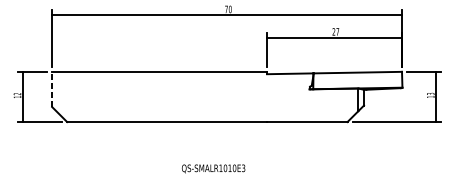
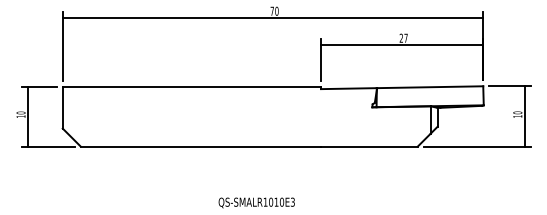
line: (51, 89) -> (62, 107), dashed -> solid
text: (17, 93) -> (20, 112), 12 -> 10
text: (430, 93) -> (517, 112), 13 -> 10

